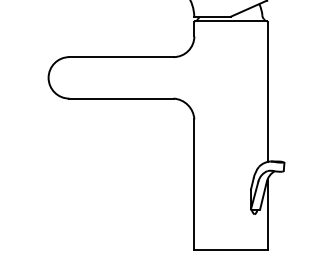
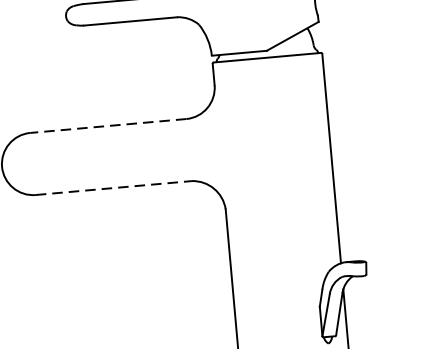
line: (120, 57) -> (106, 126), solid -> dashed
line: (121, 98) -> (113, 187), solid -> dashed

